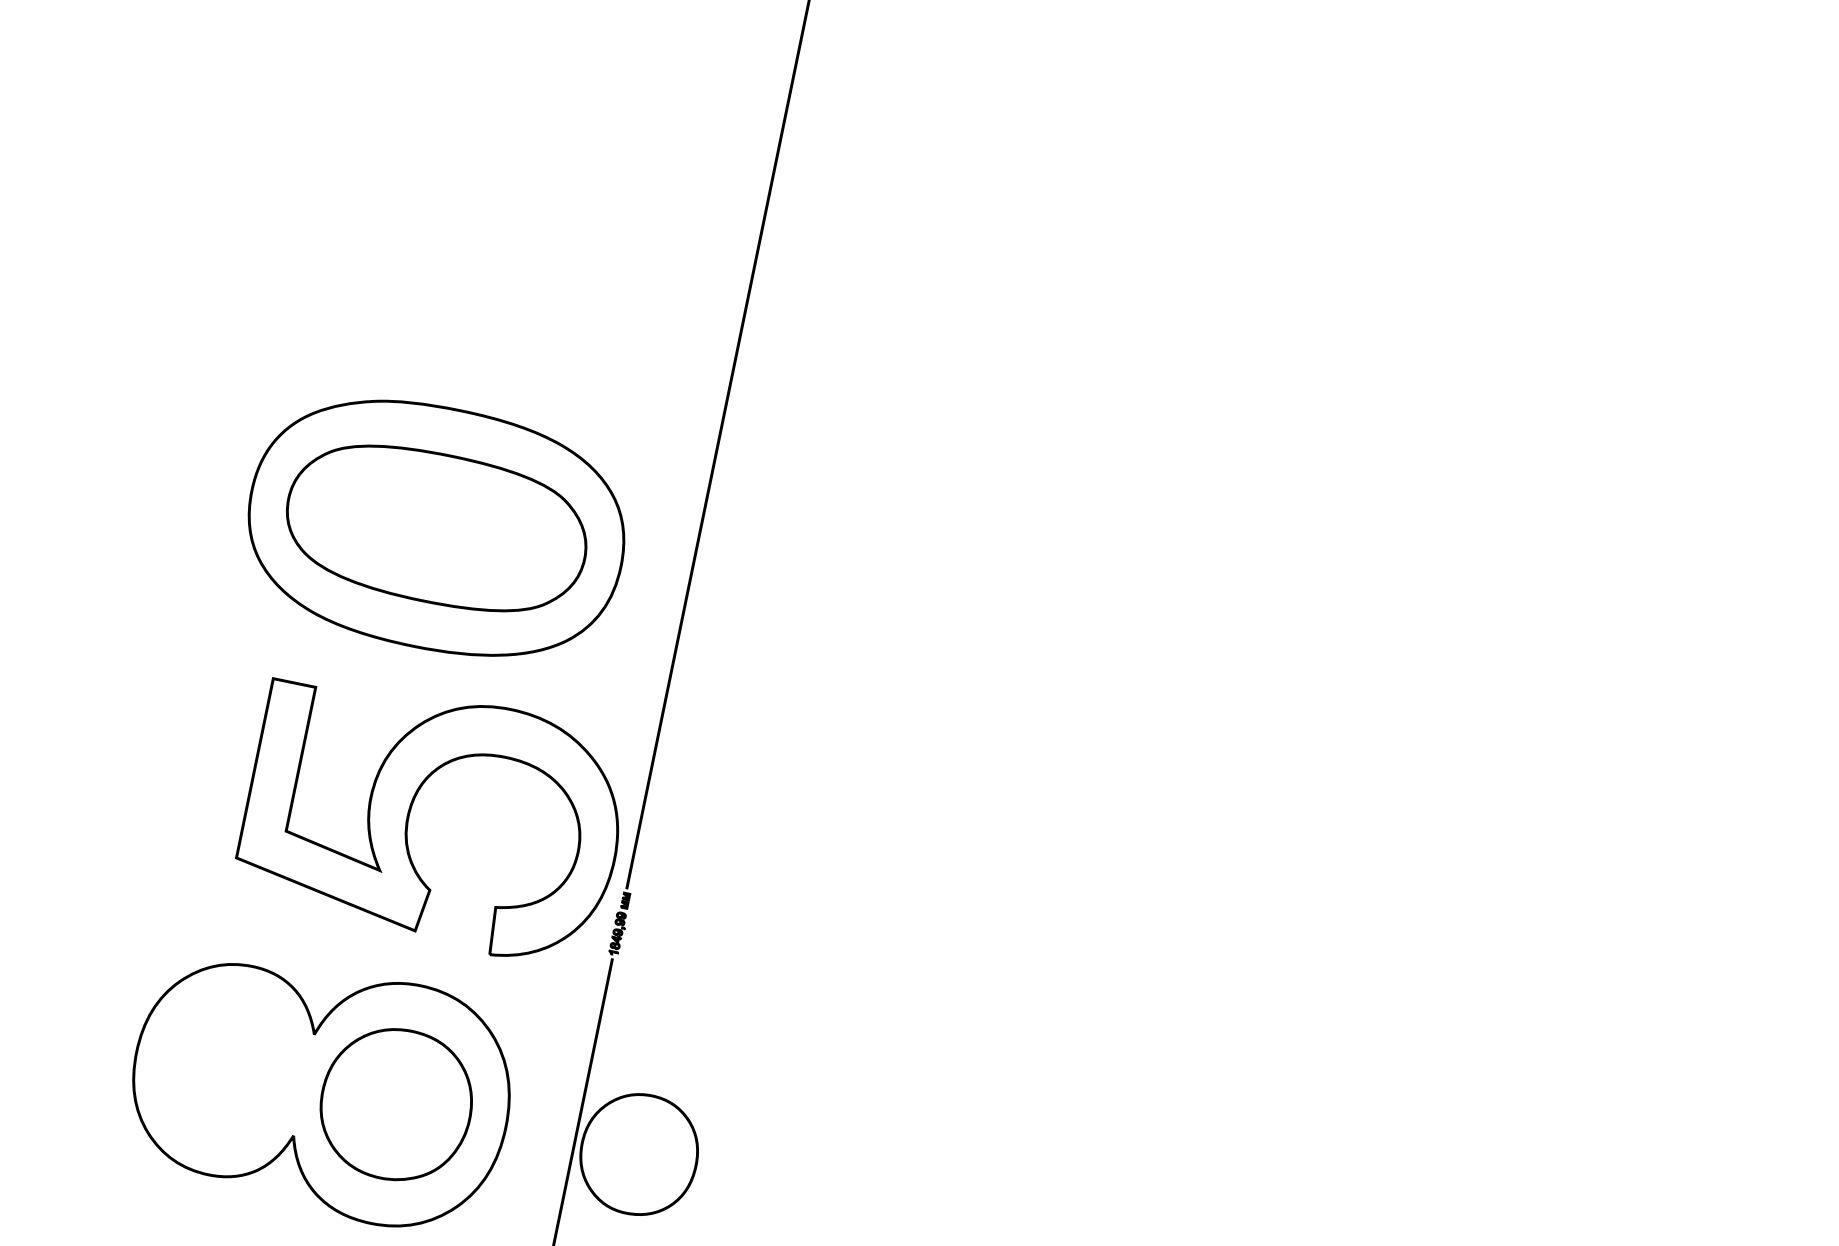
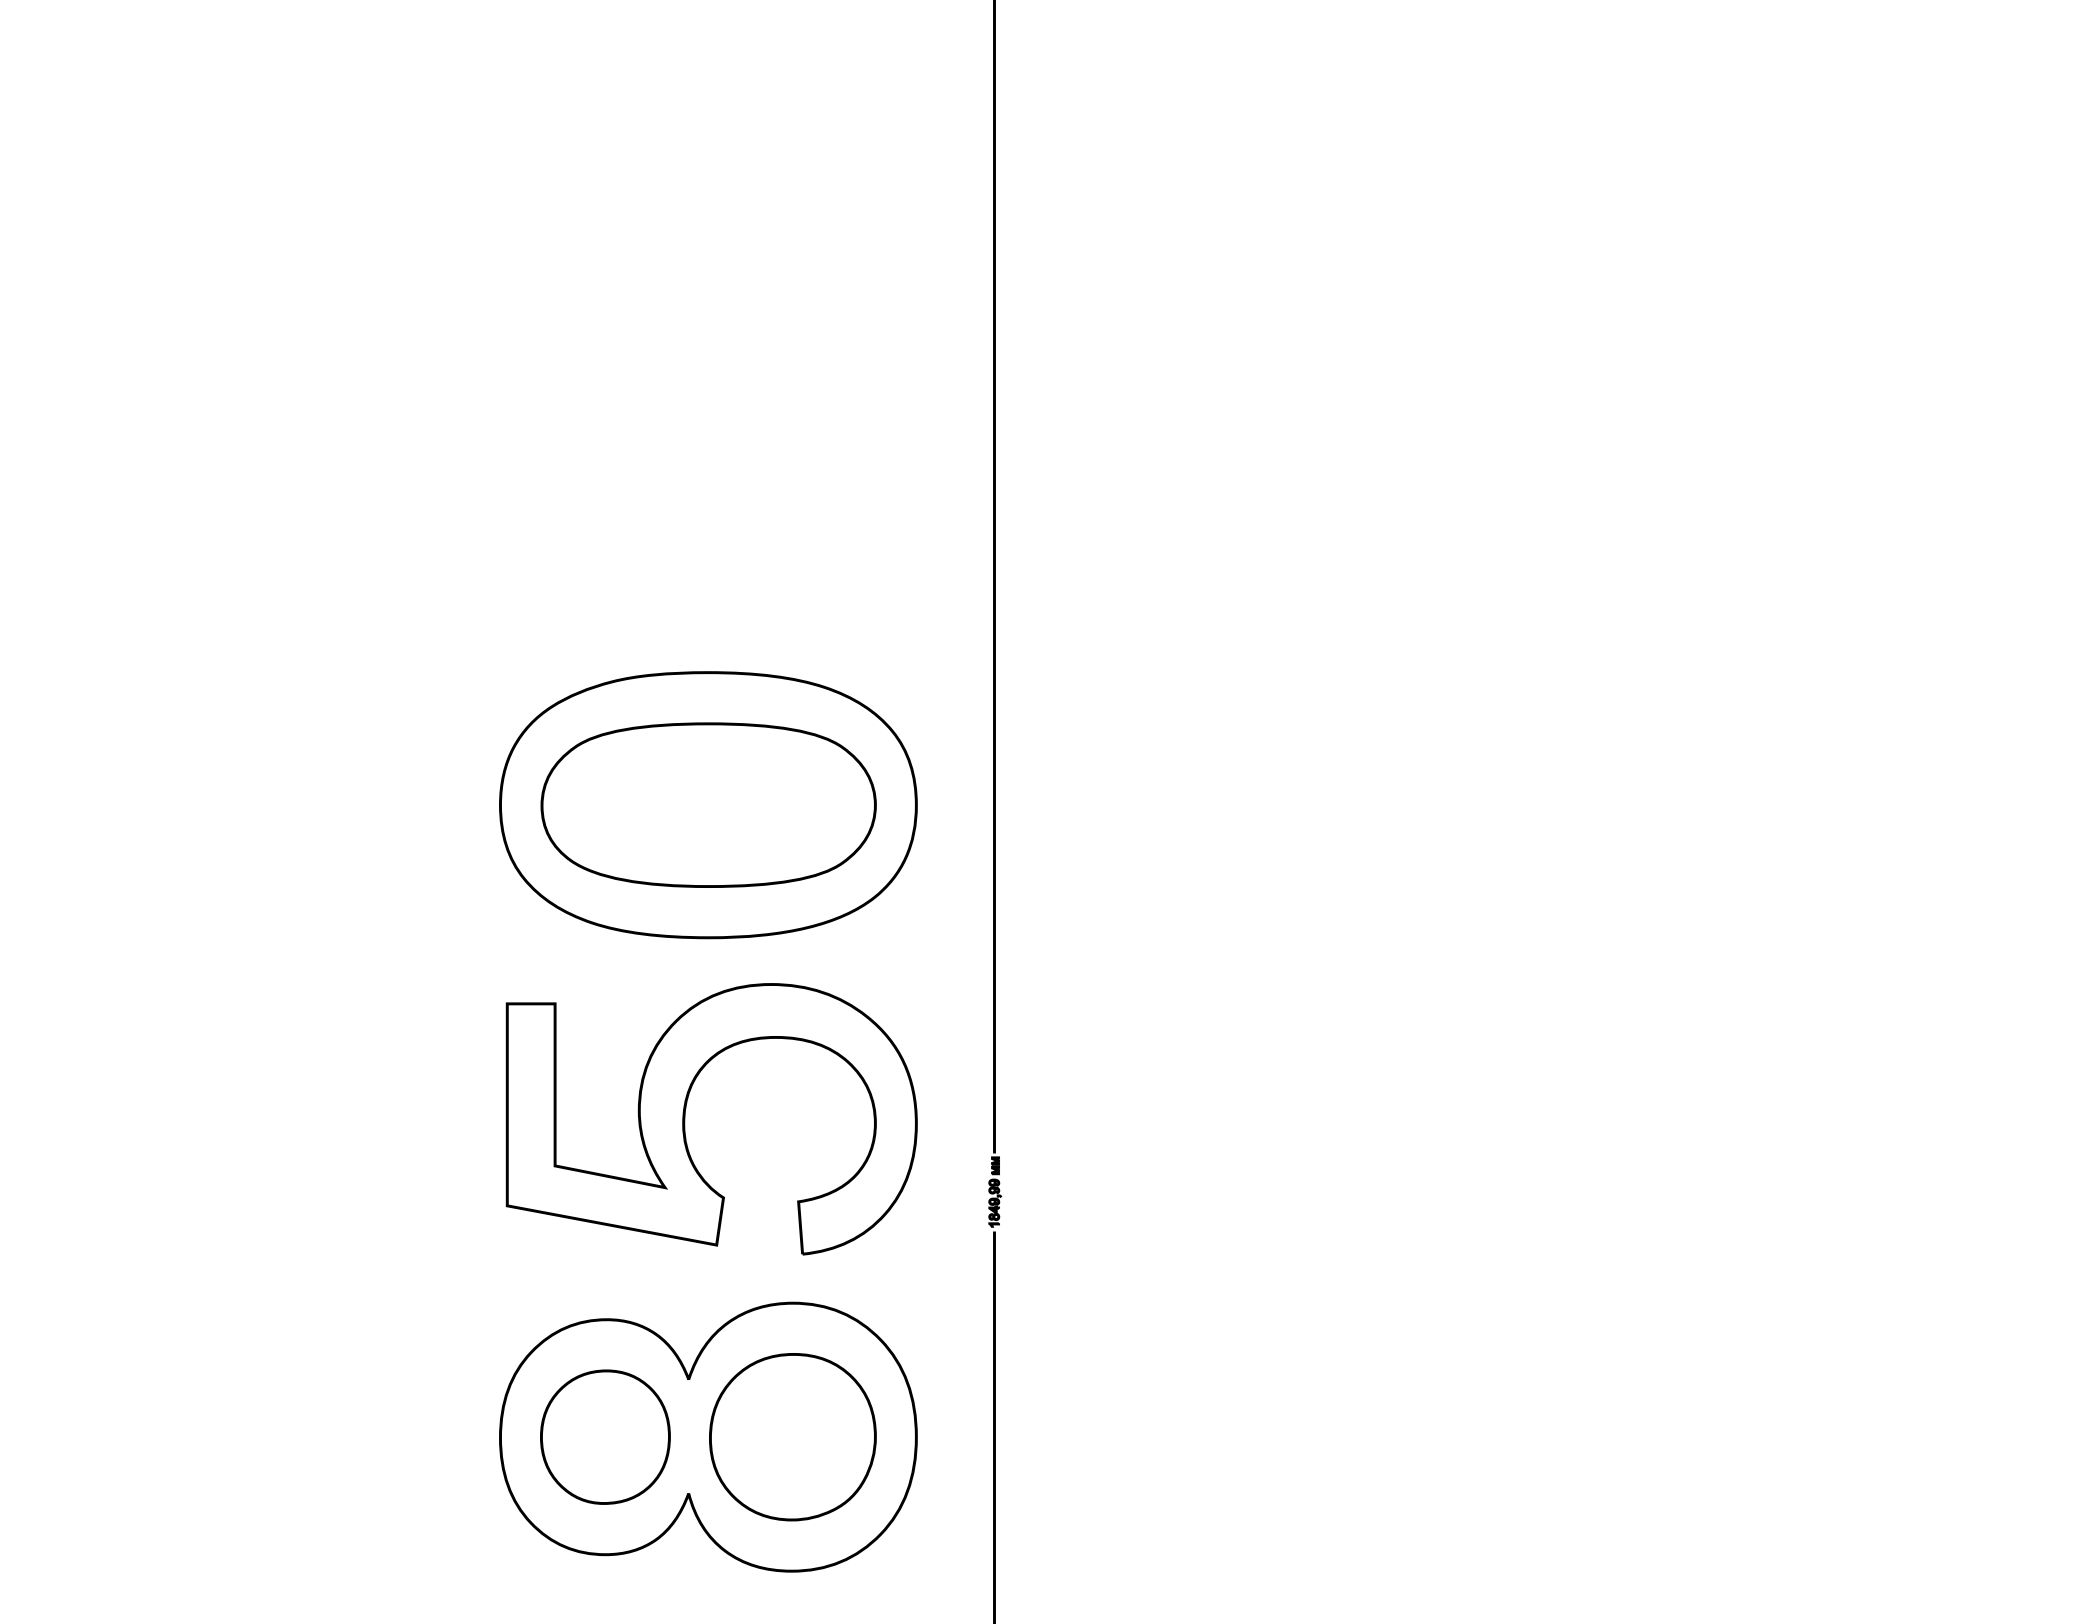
part: (410, 813) -> (685, 1119), moved
part: (639, 1153) -> (605, 1436), moved

